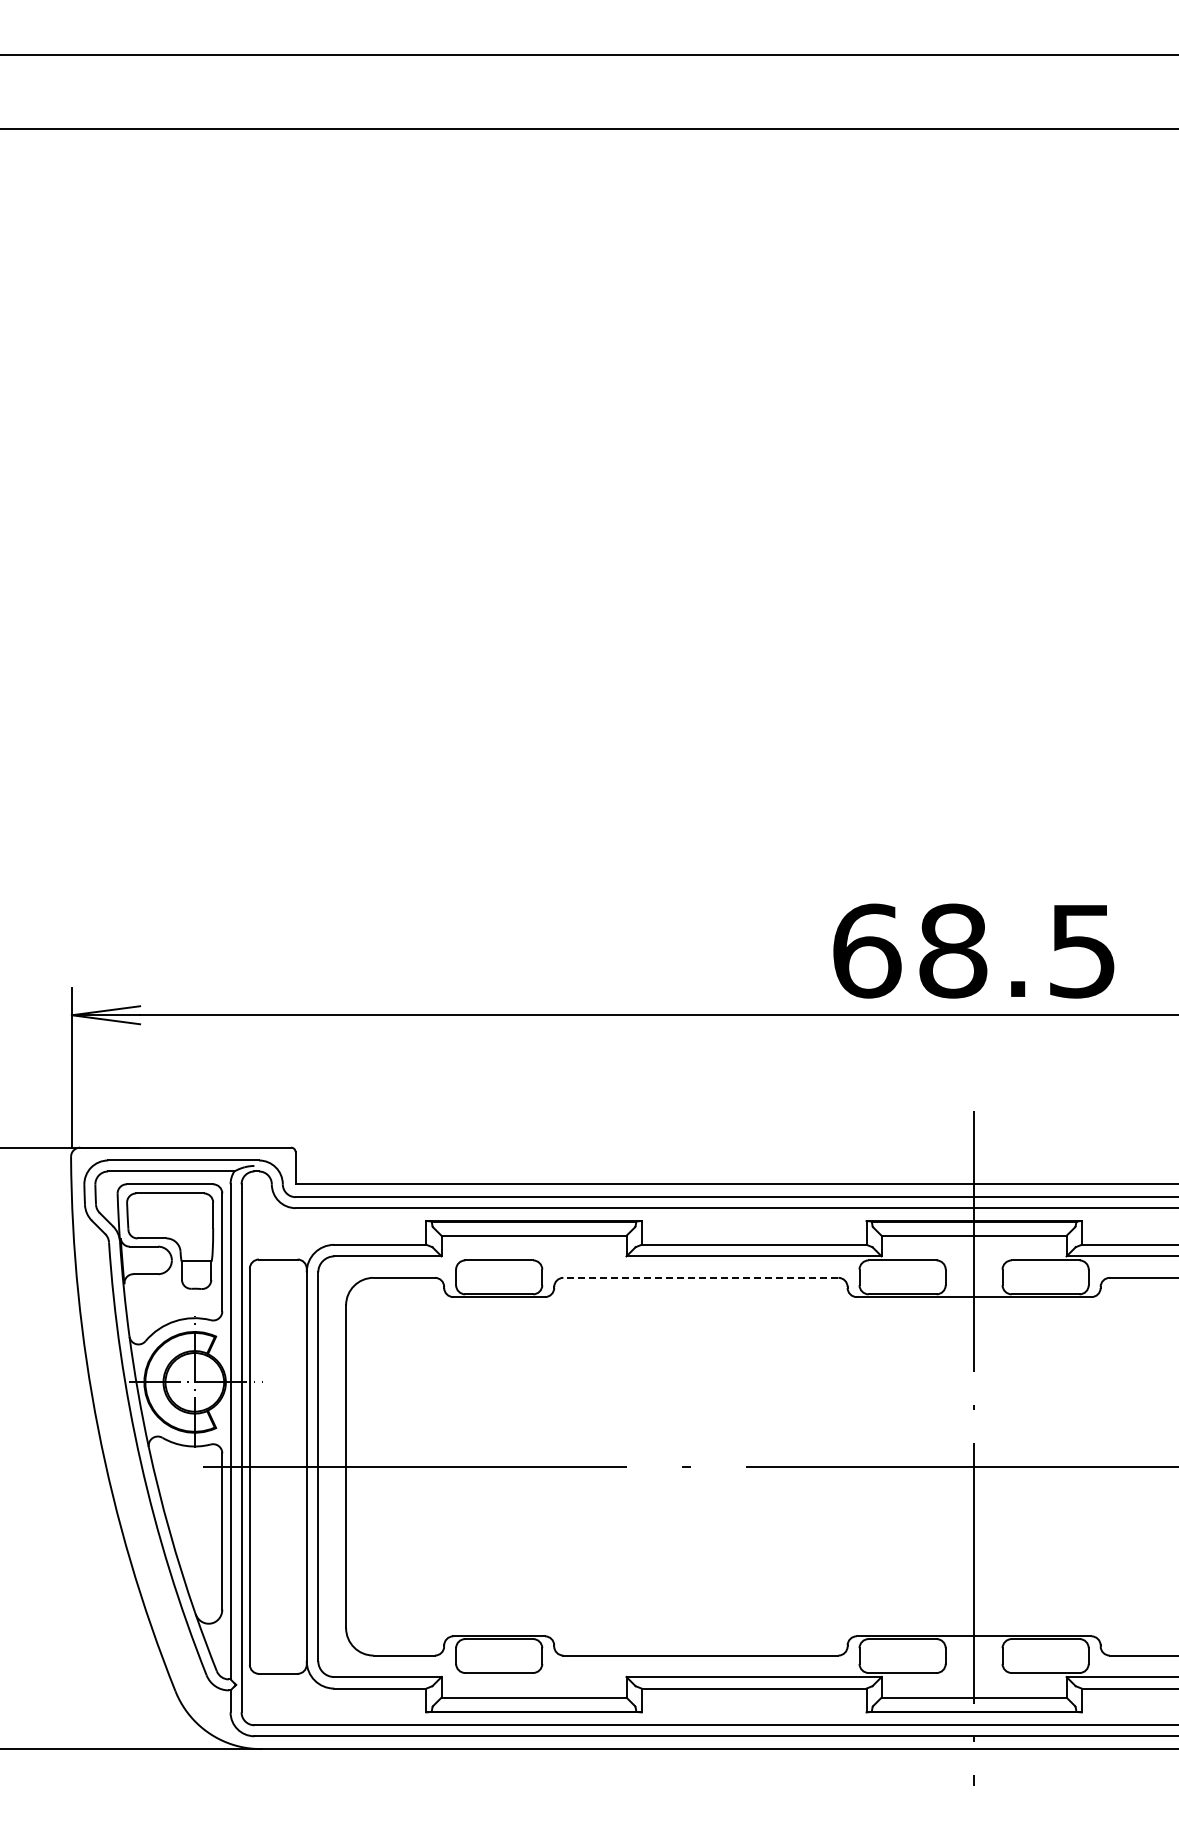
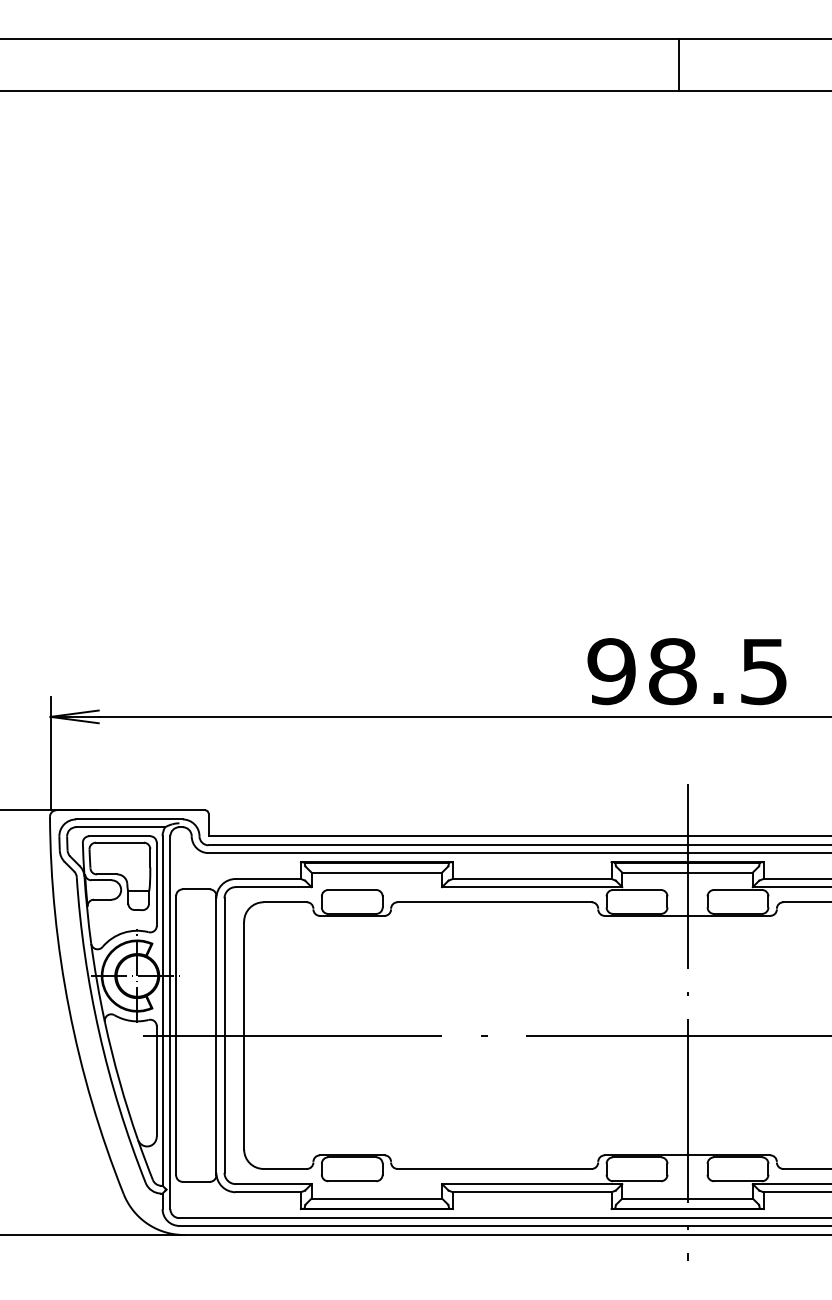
line: (961, 91) -> (678, 64), added
text: (866, 950) -> (611, 671), 68.5 -> 98.5
line: (700, 1277) -> (494, 902), dashed -> solid

